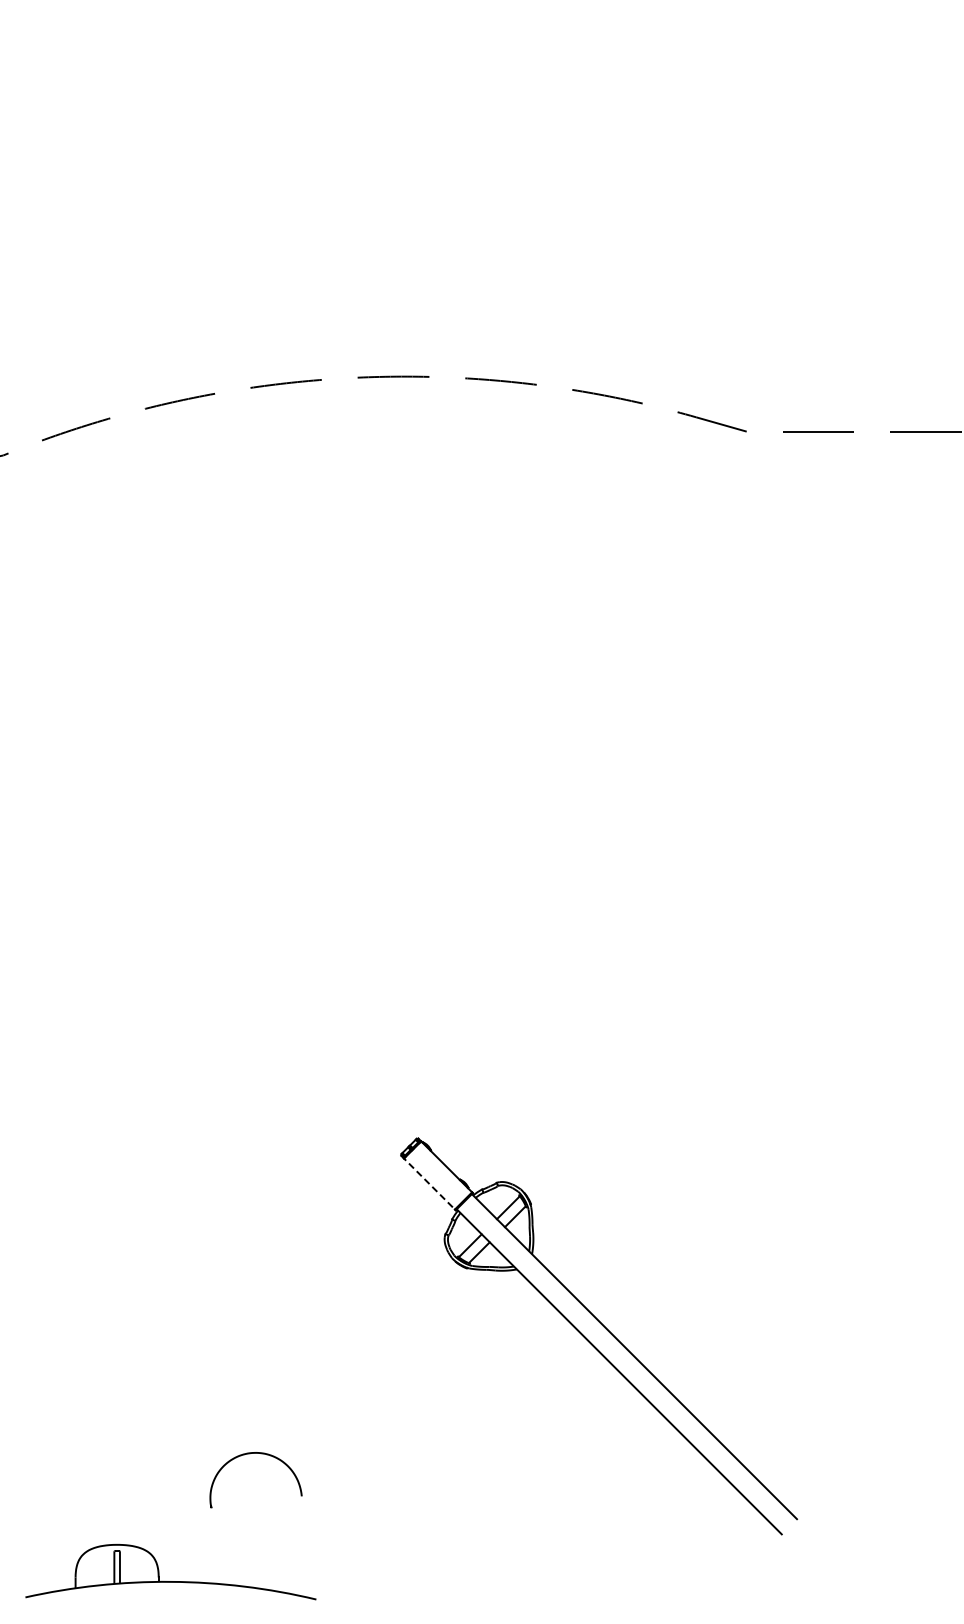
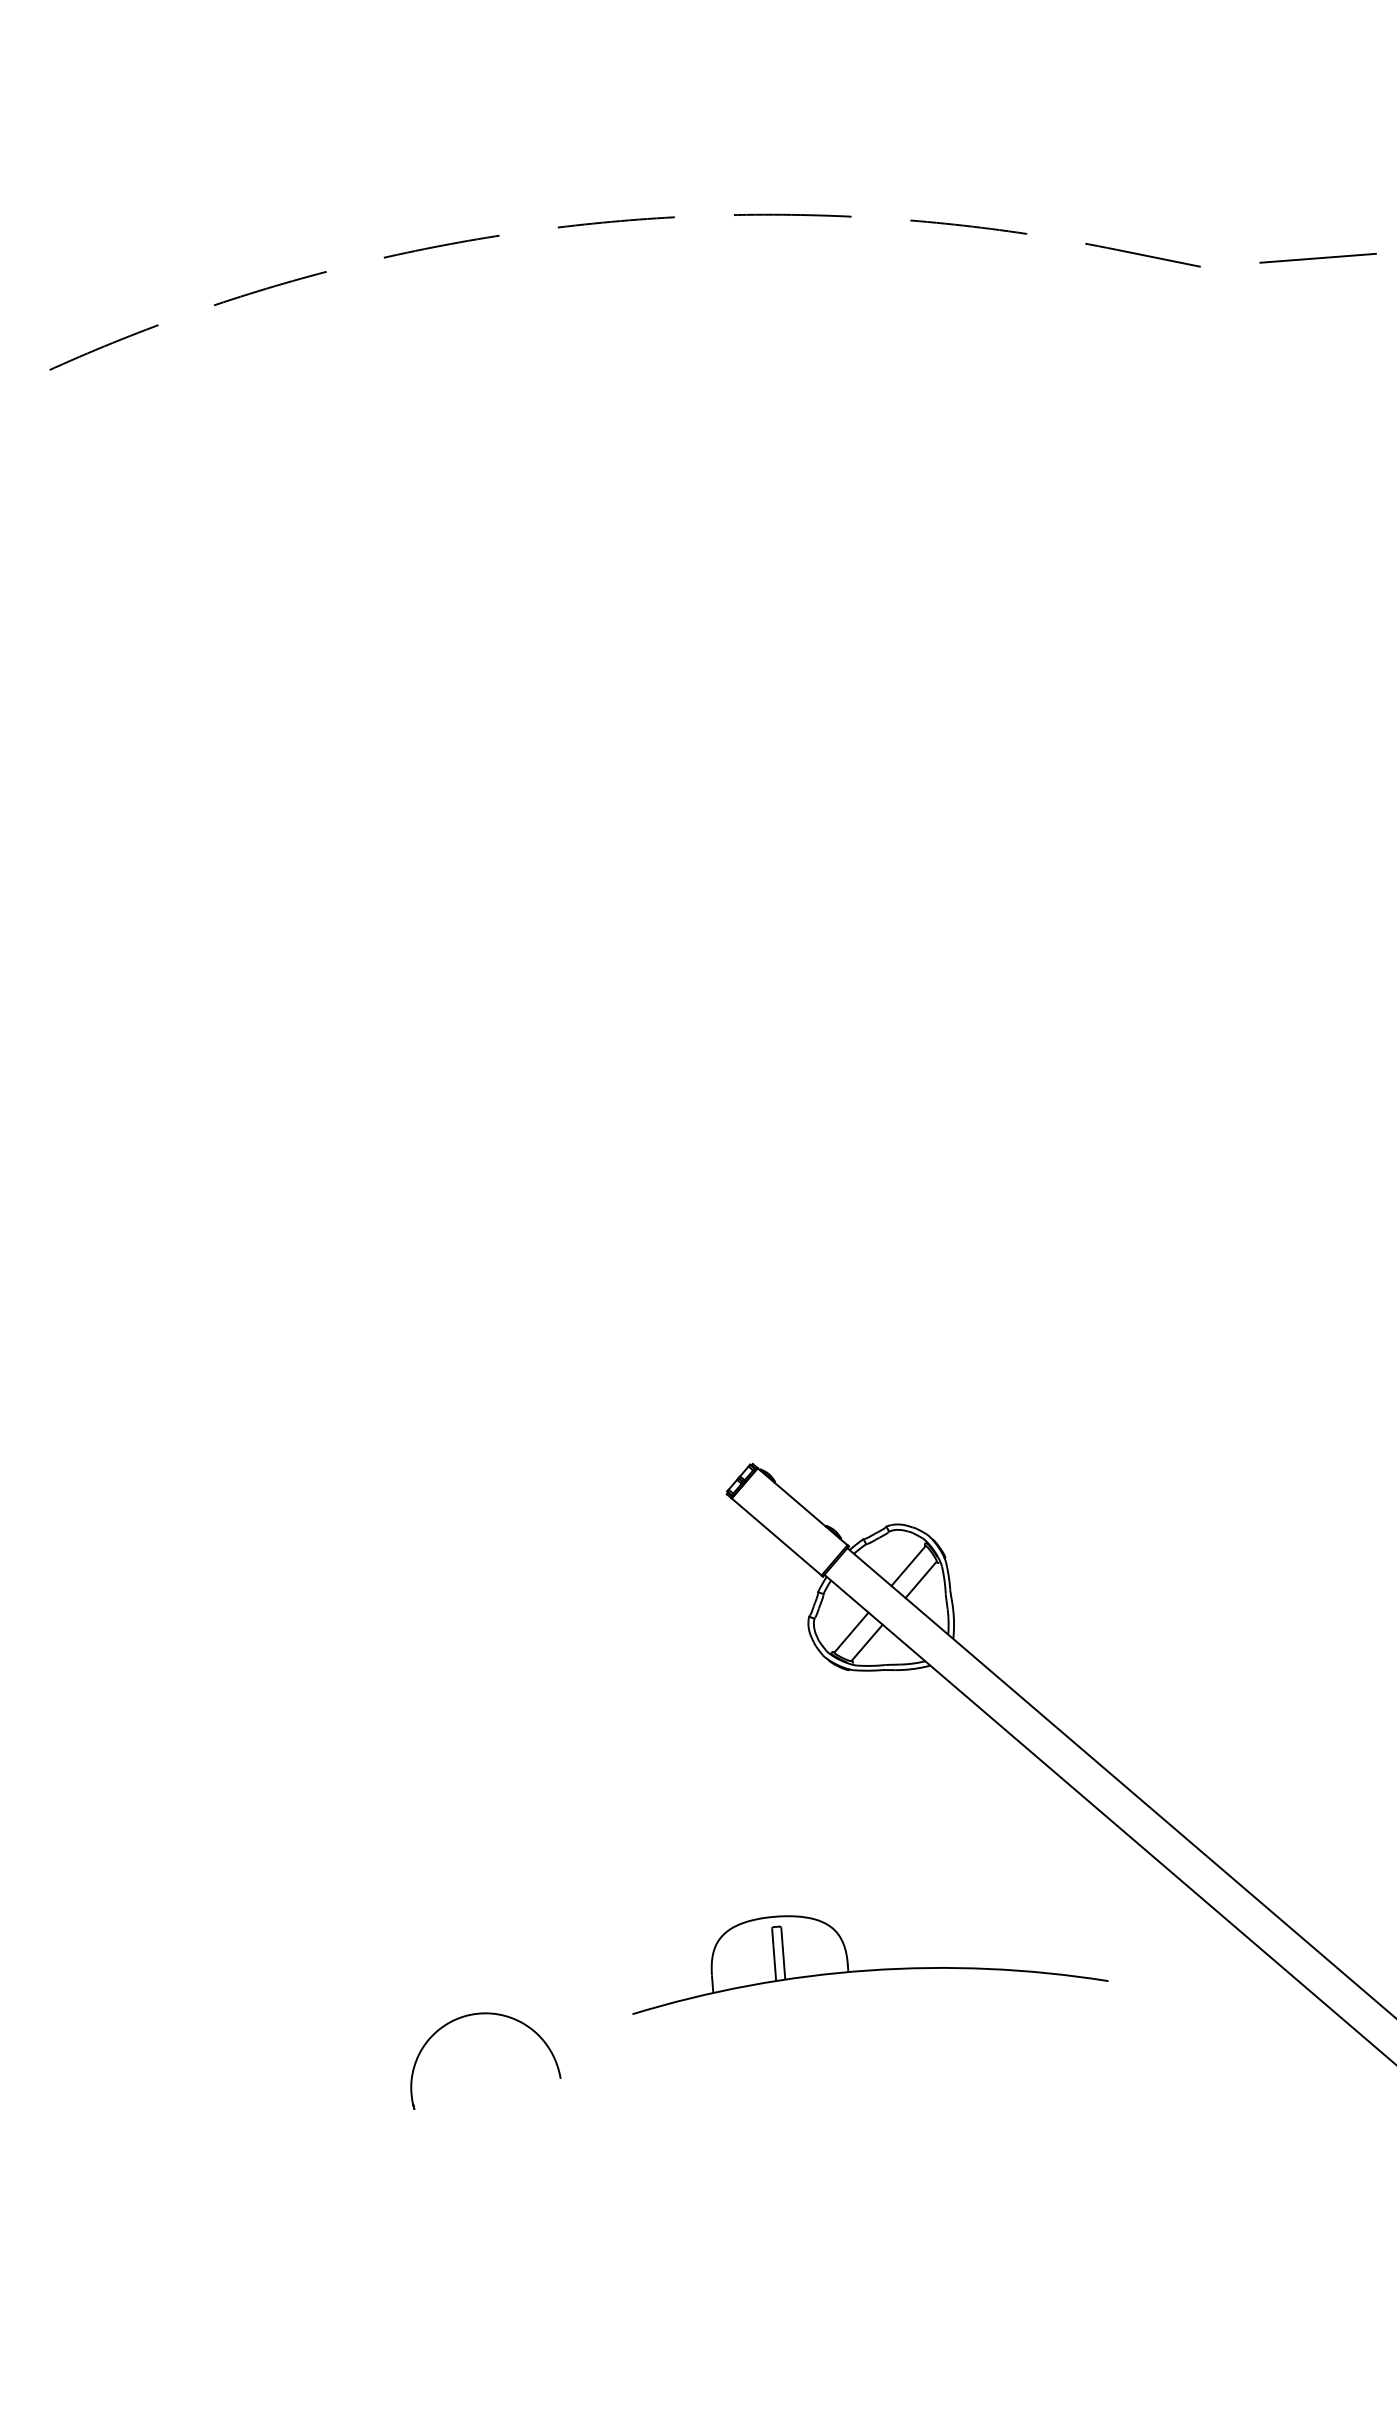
line: (428, 1182) -> (774, 1534), dashed -> solid
curve: (250, 1454) -> (471, 2016), moved
part: (170, 1581) -> (867, 1969), moved

